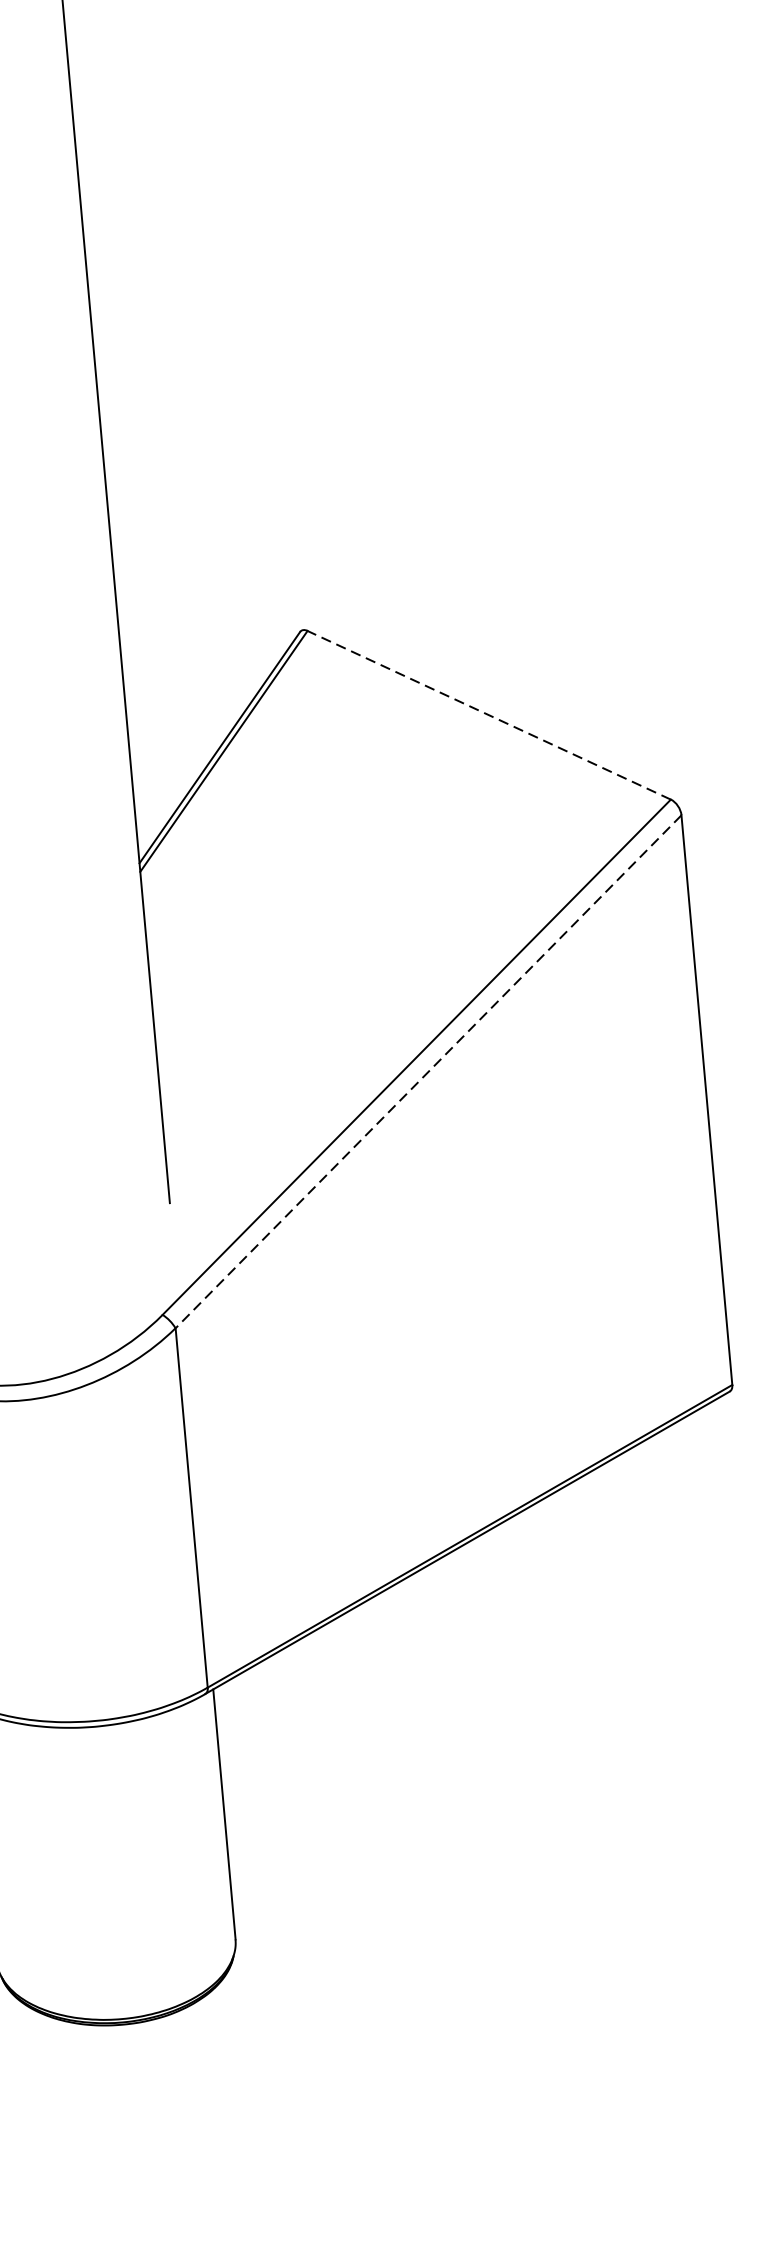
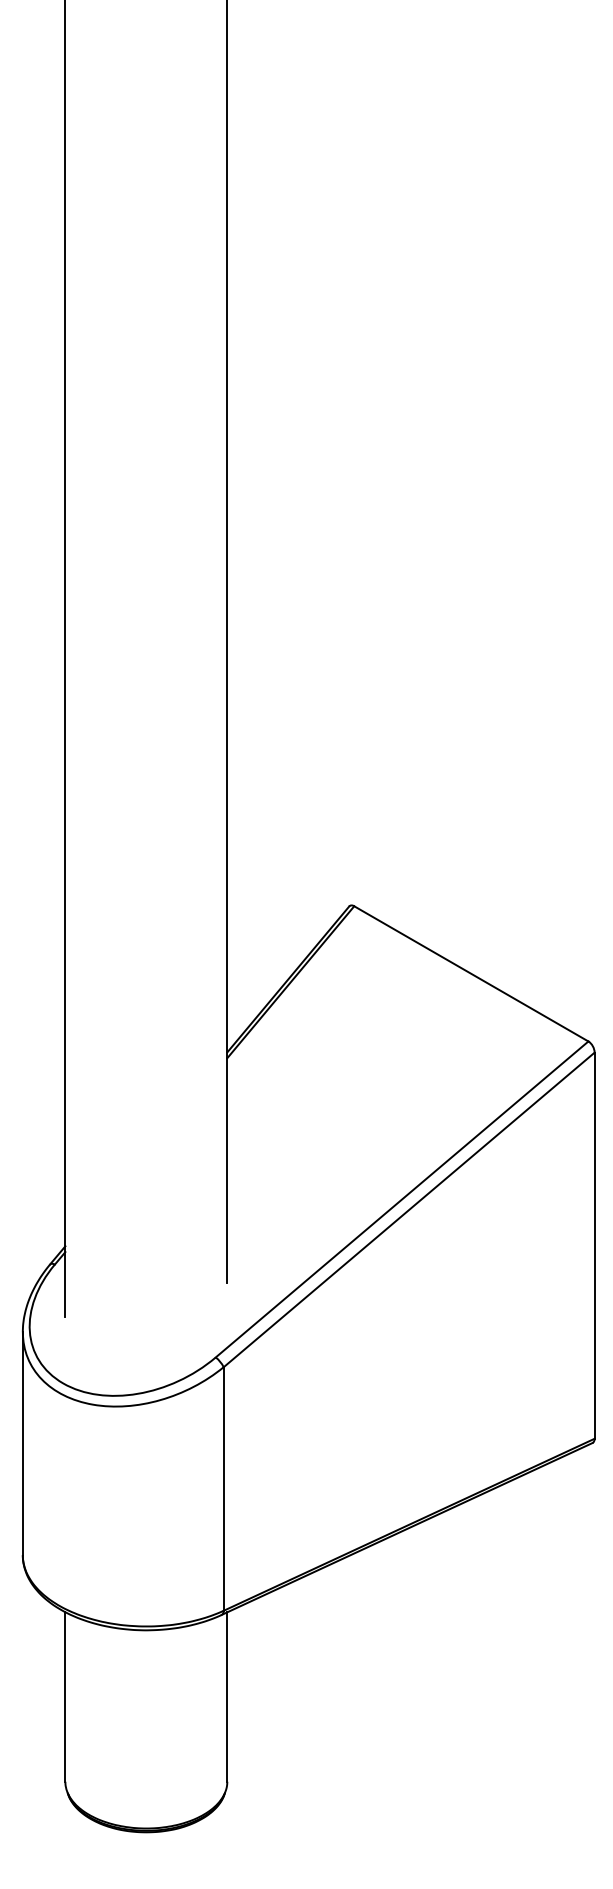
line: (487, 714) -> (470, 973), dashed -> solid
line: (427, 1072) -> (408, 1210), dashed -> solid

